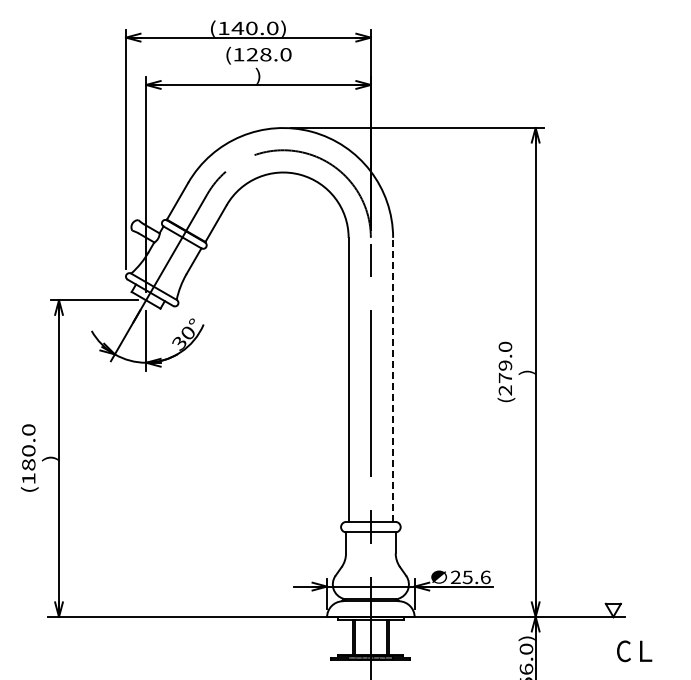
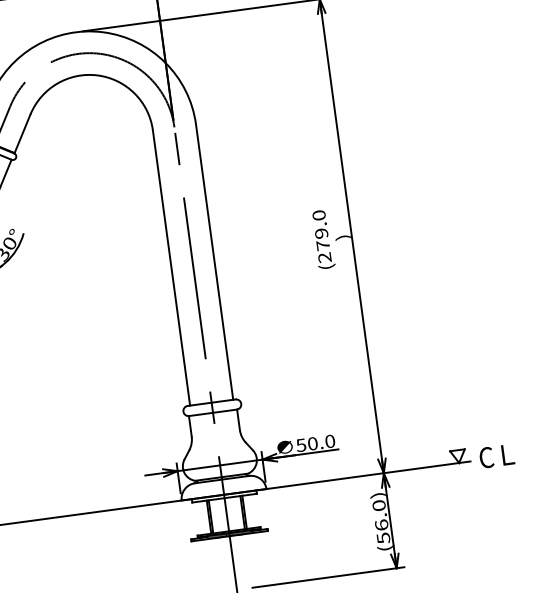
line: (393, 379) -> (214, 261), dashed -> solid
text: (470, 577) -> (315, 443), 25.6 -> 50.0
text: (634, 651) -> (496, 456), moved

